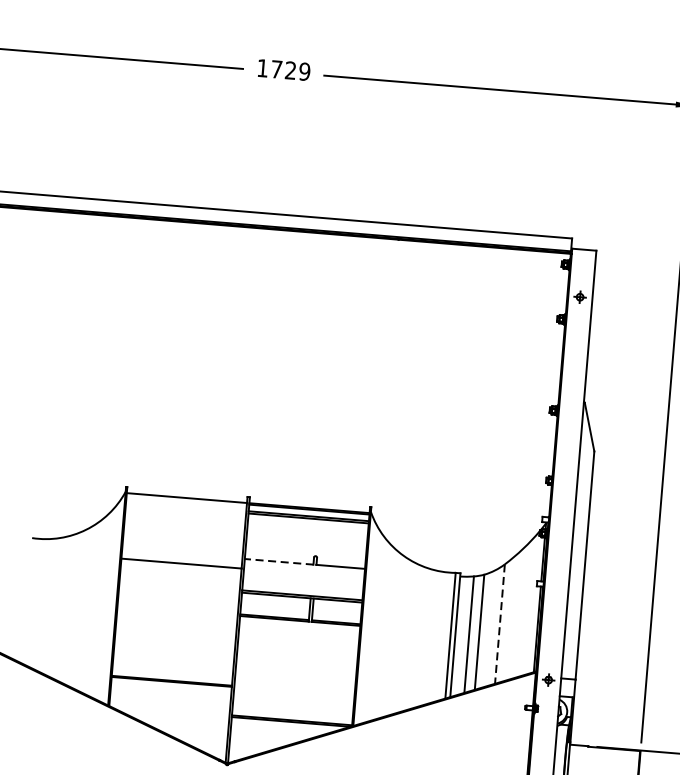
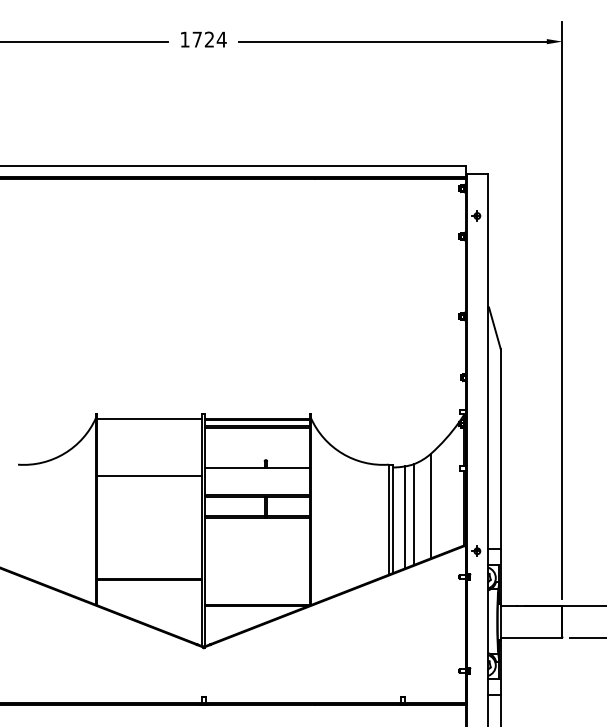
text: (304, 71) -> (221, 39), 1729 -> 1724
line: (279, 561) -> (234, 467), dashed -> solid
line: (500, 624) -> (431, 506), dashed -> solid

